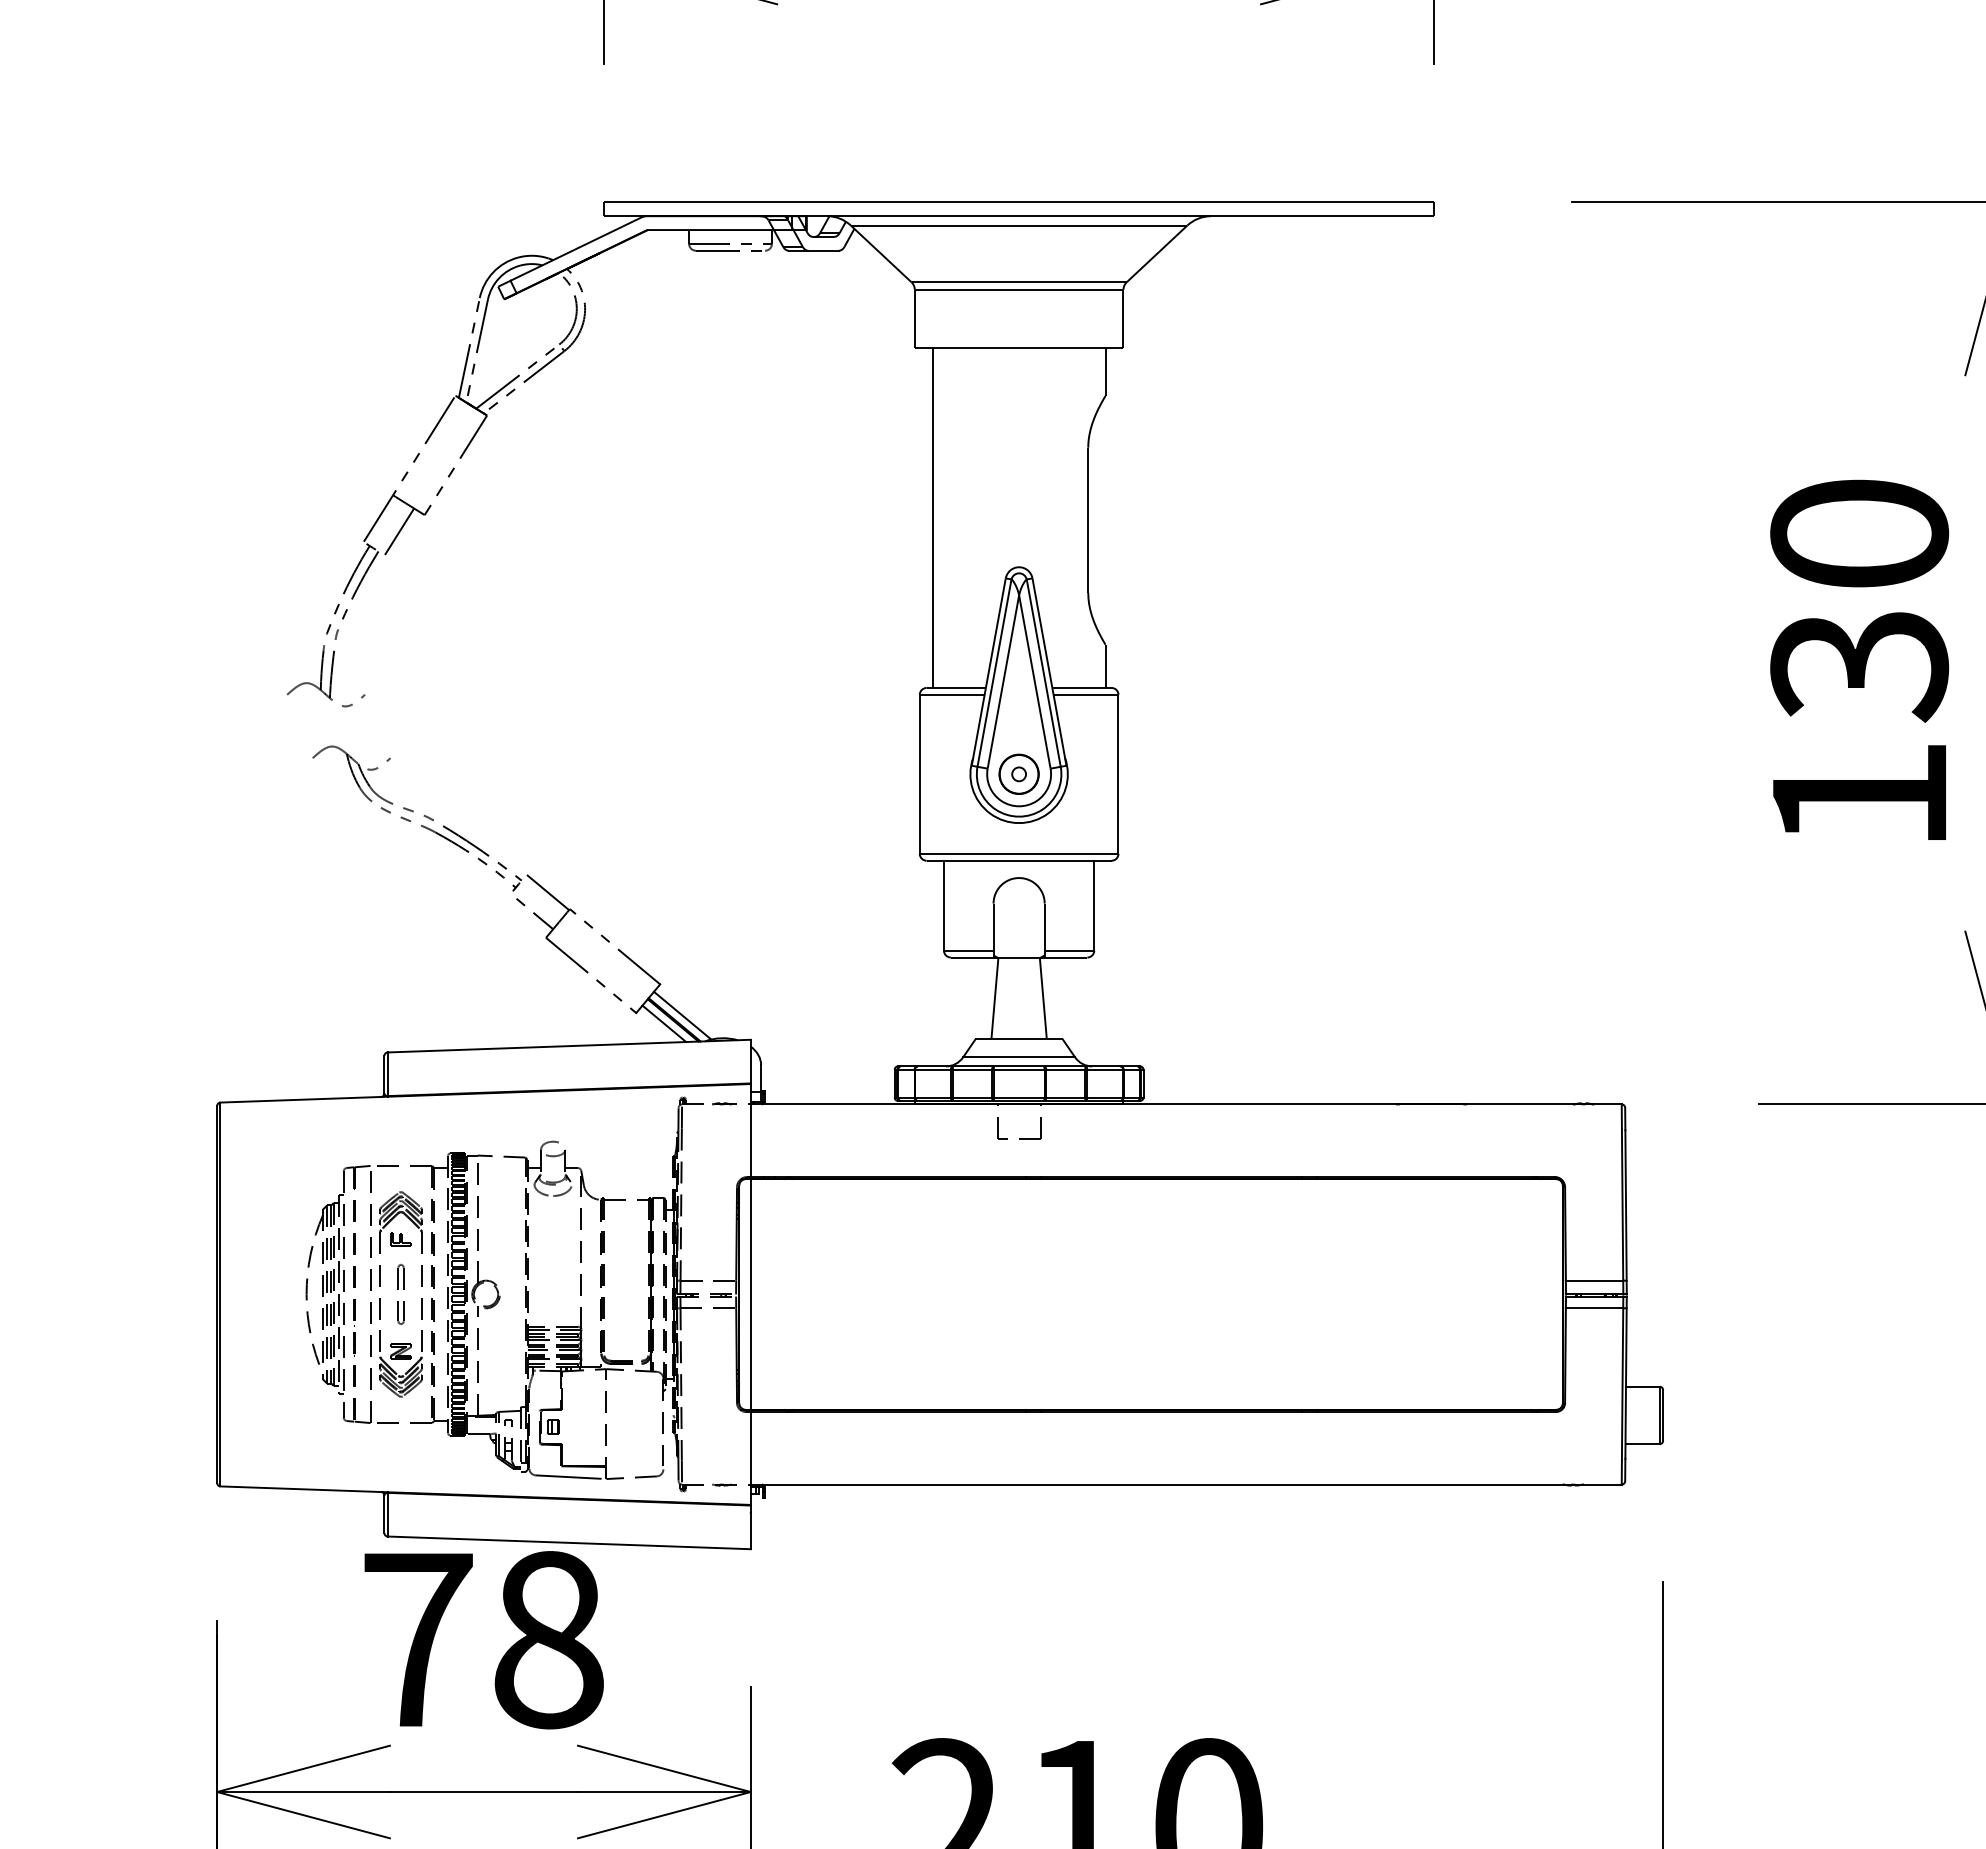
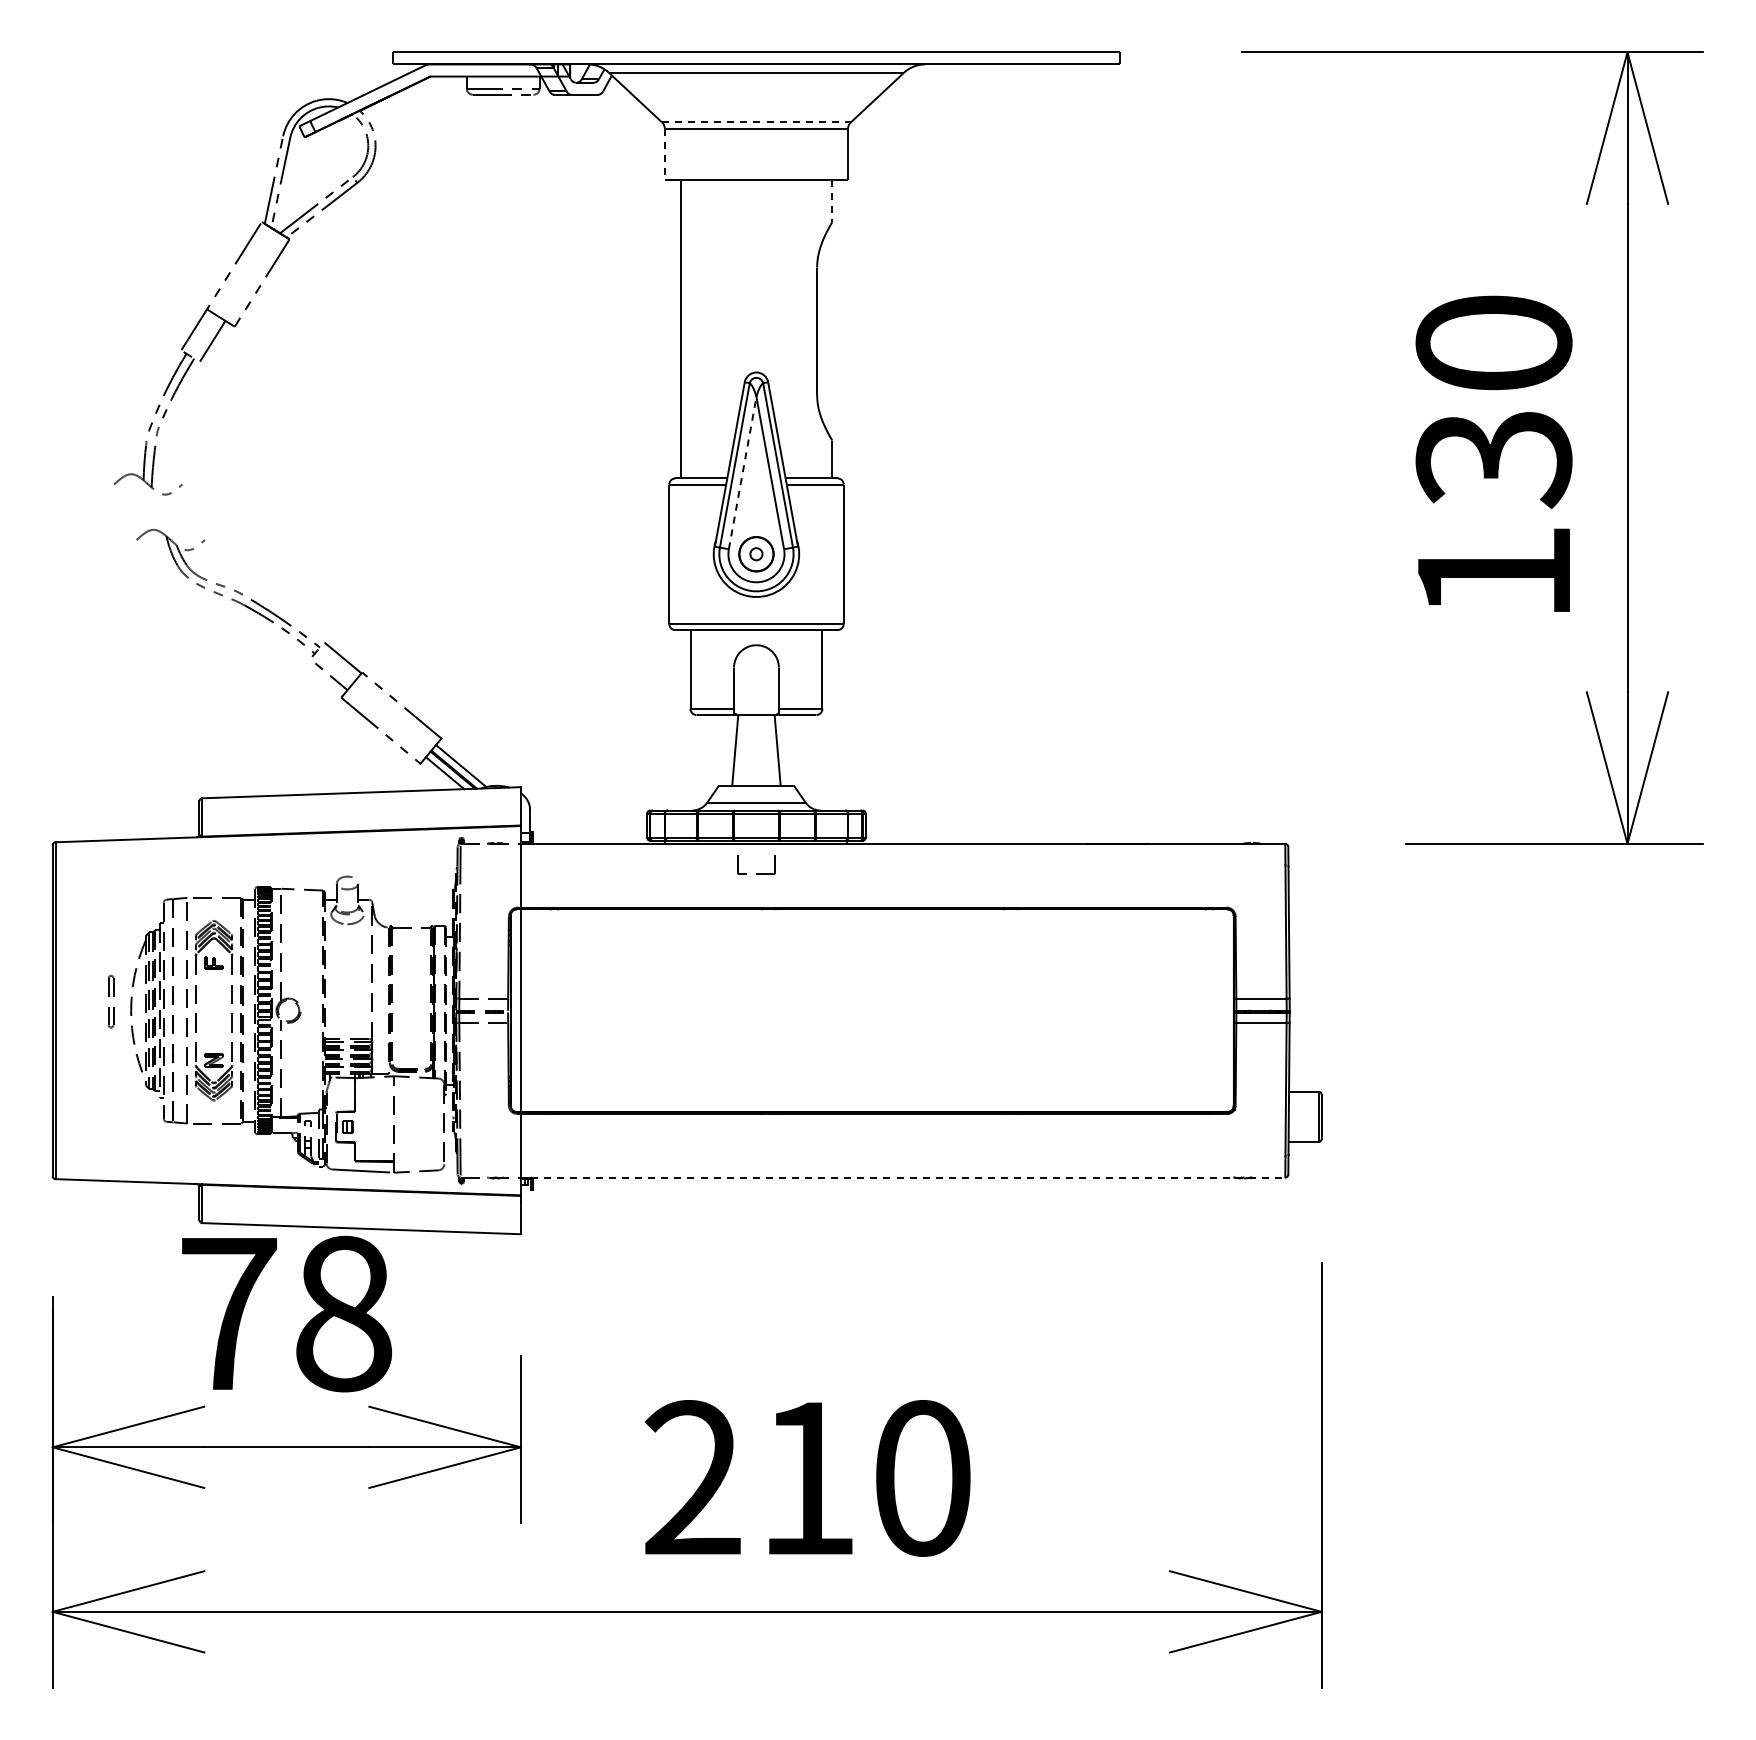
line: (1019, 282) -> (756, 122), solid -> dashed
line: (914, 318) -> (664, 154), solid -> dashed
line: (1105, 372) -> (832, 201), solid -> dashed
line: (1003, 681) -> (742, 472), solid -> dashed
part: (400, 1294) -> (110, 1001), moved
line: (1192, 1484) -> (908, 1177), solid -> dashed

